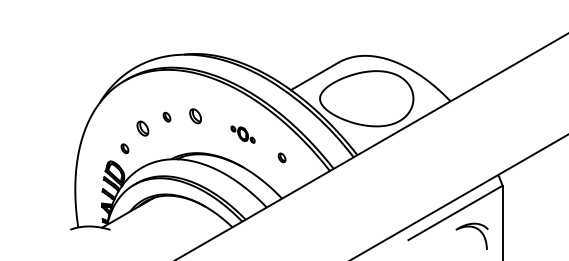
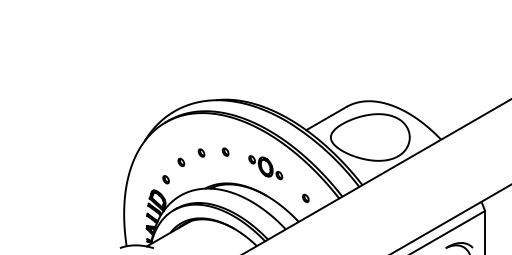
part: (195, 115) -> (225, 151), size x0.62
part: (143, 127) -> (181, 161), size x0.62
part: (242, 134) -> (265, 167), size x1.67
part: (281, 157) -> (305, 198), moved

